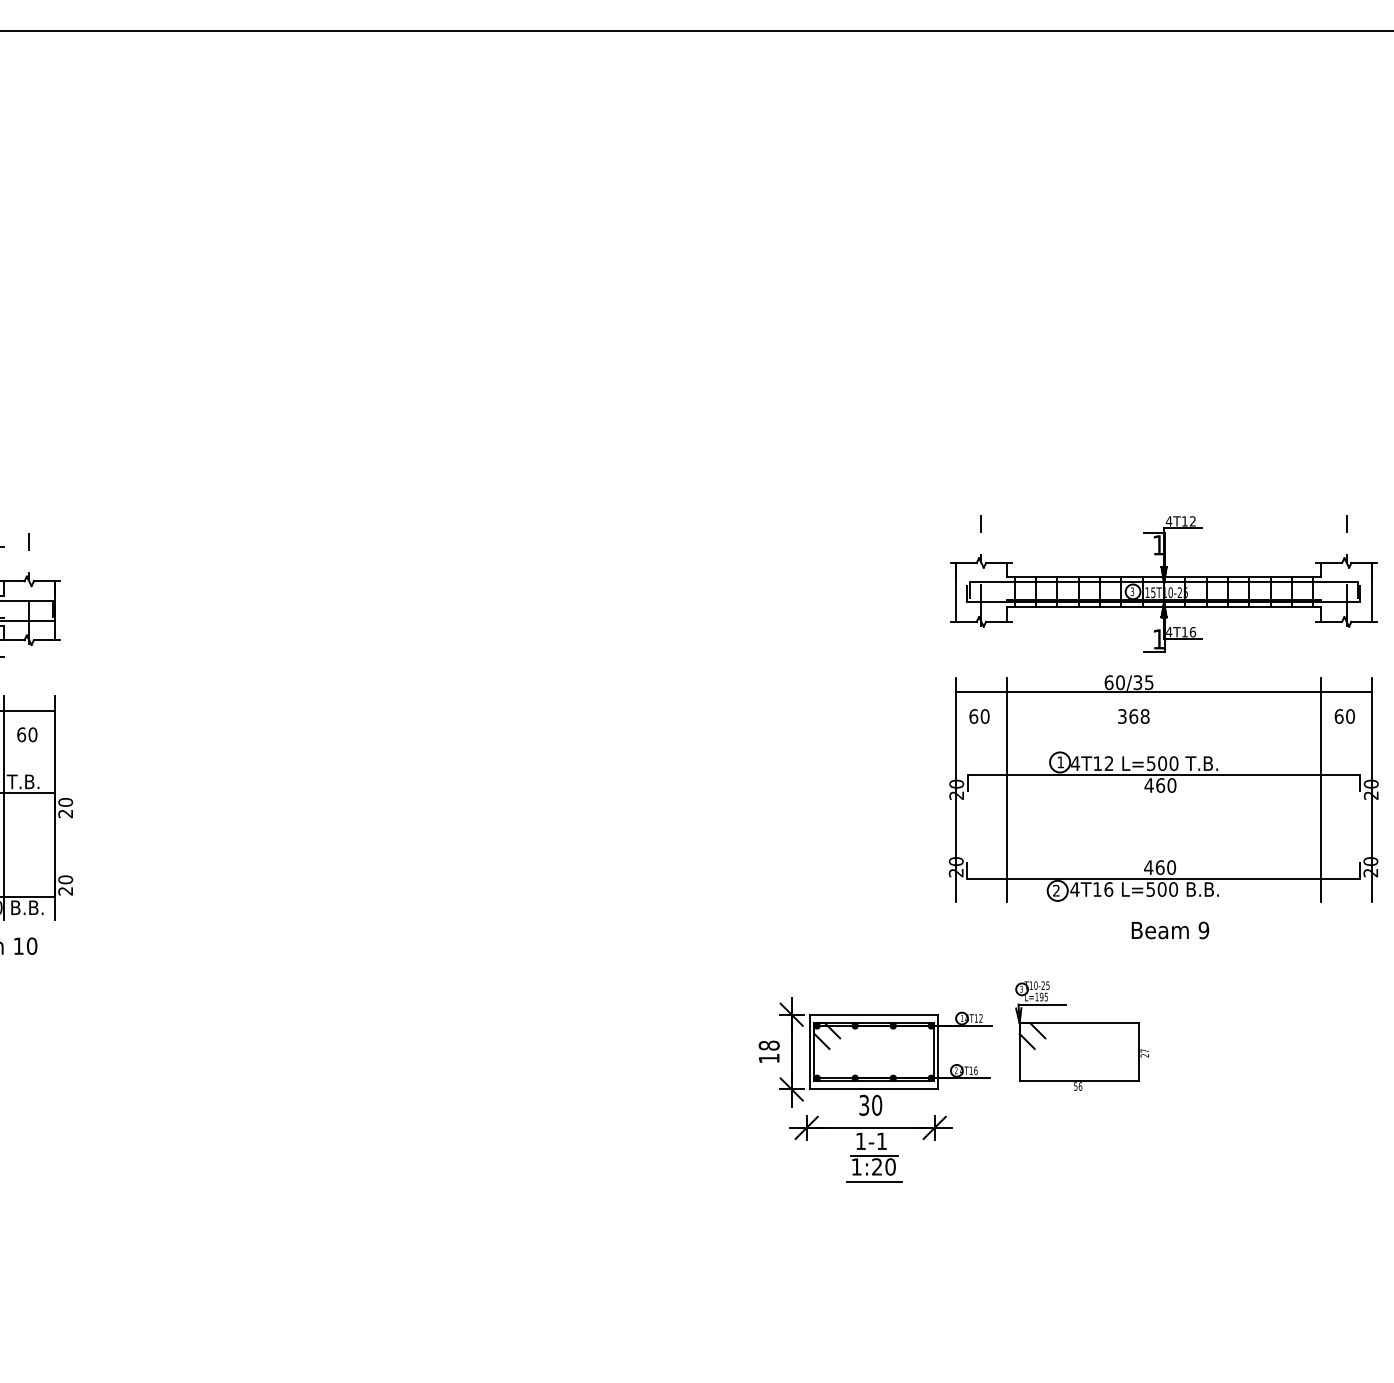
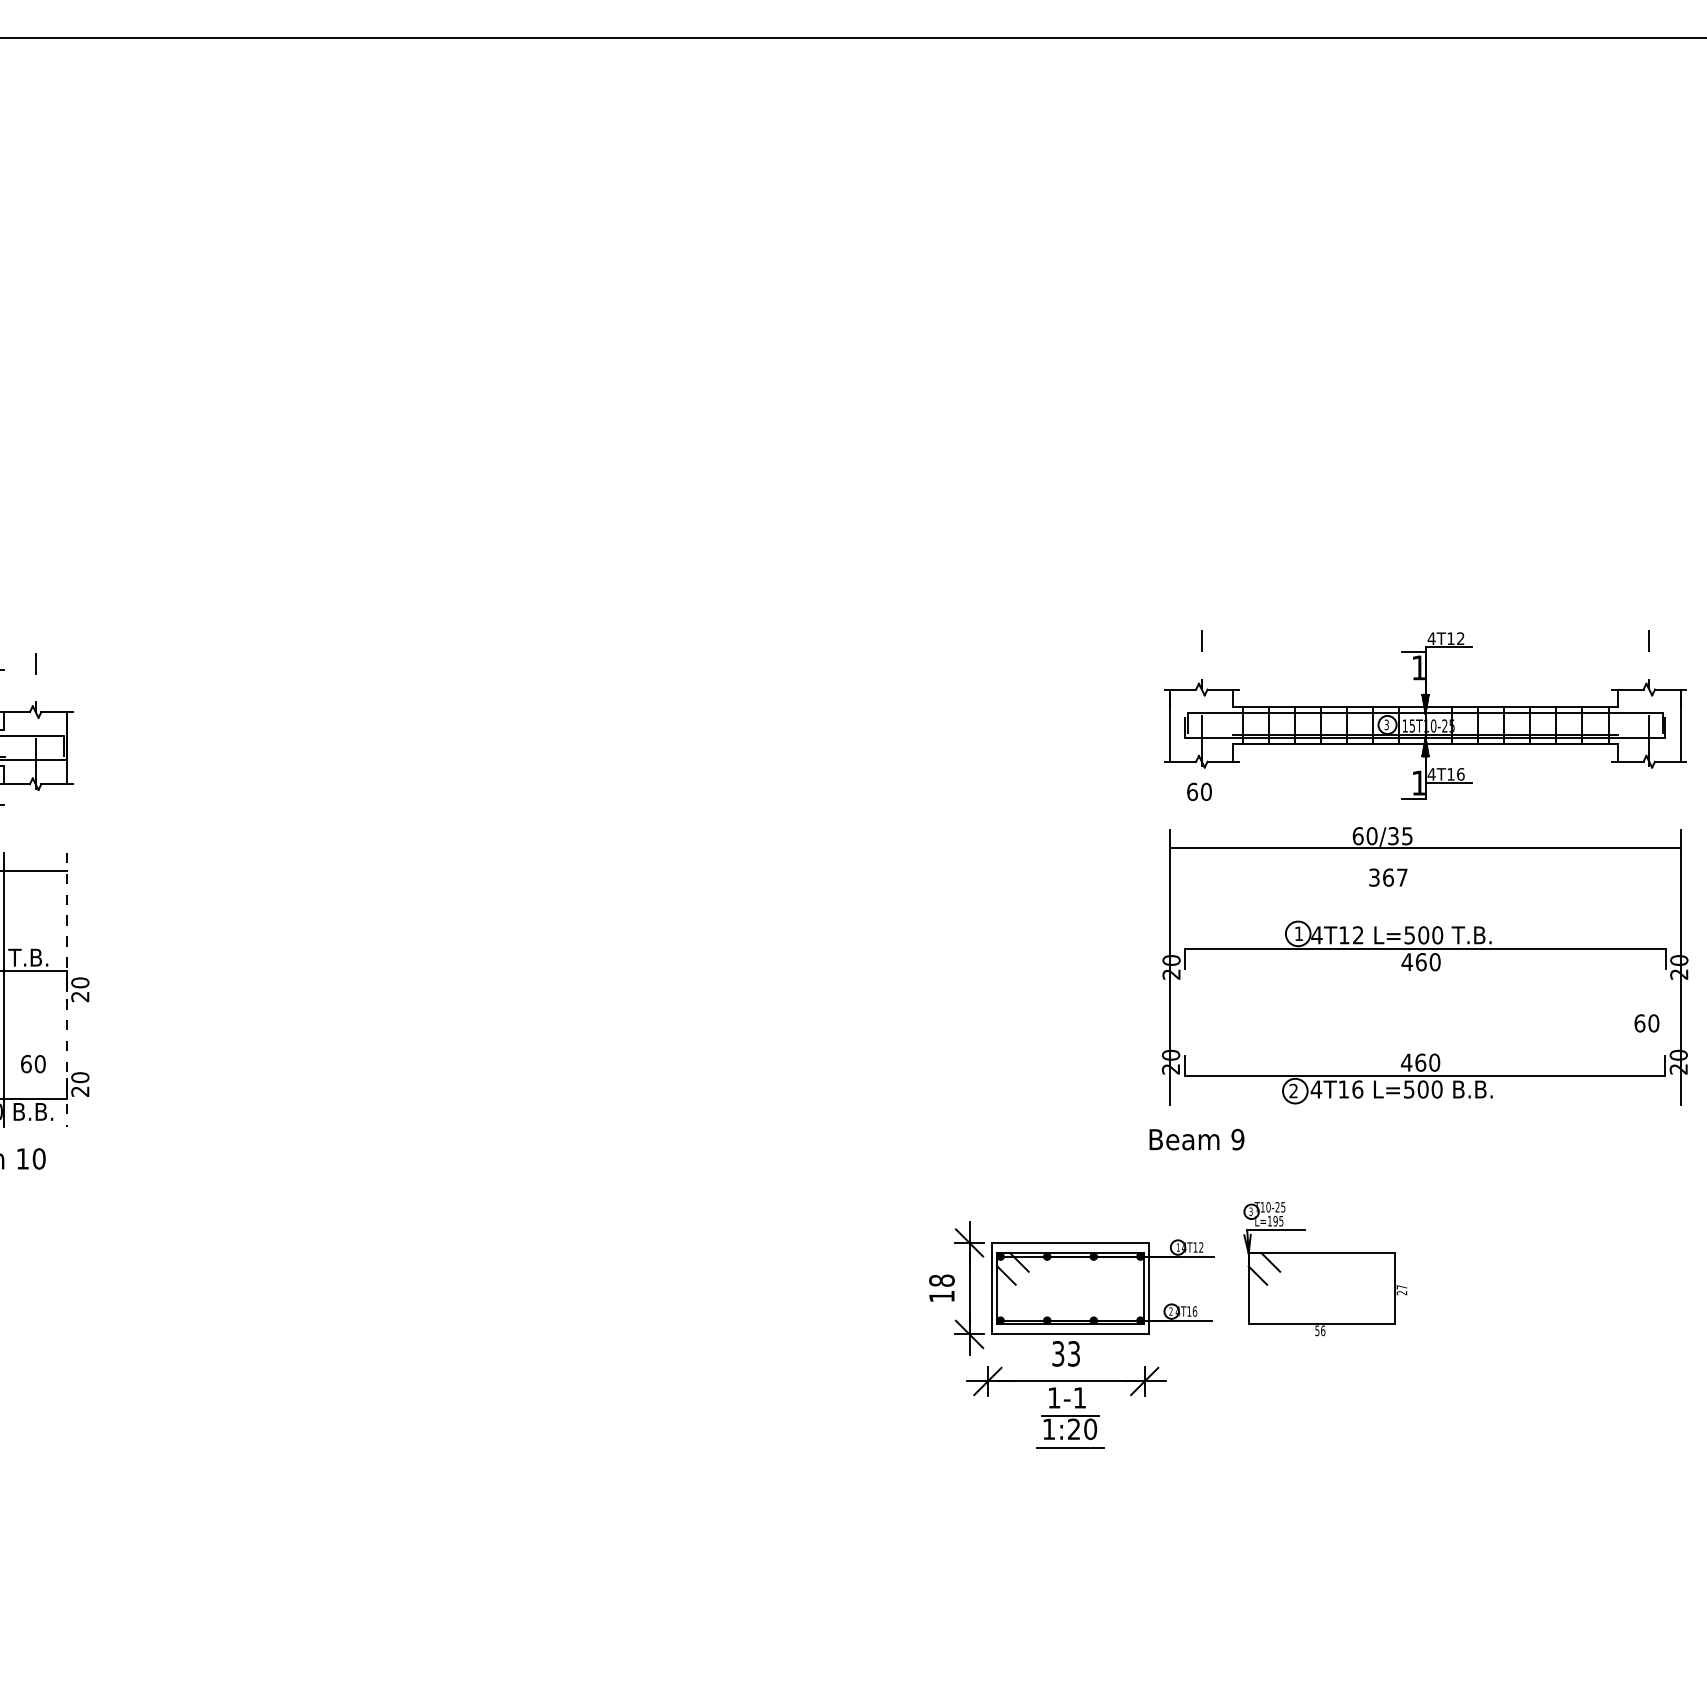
text: (979, 716) -> (1199, 791), moved
text: (1144, 716) -> (1401, 877), 368 -> 367
text: (1344, 716) -> (1646, 1023), moved
text: (27, 734) -> (33, 1063), moved
line: (1007, 789) -> (1233, 967), removed
line: (1321, 789) -> (1618, 967), removed
line: (54, 808) -> (66, 990), solid -> dashed
text: (1170, 930) -> (1197, 1139), moved
text: (877, 1104) -> (1074, 1352), 30 -> 33

